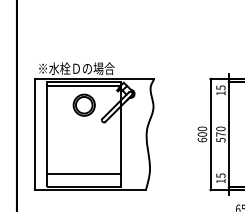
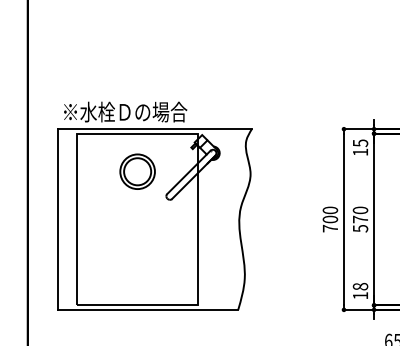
line: (84, 85) -> (138, 139), removed
text: (202, 139) -> (330, 227), 600 -> 700
line: (84, 174) -> (138, 284), removed
text: (220, 175) -> (359, 286), 15 -> 18

